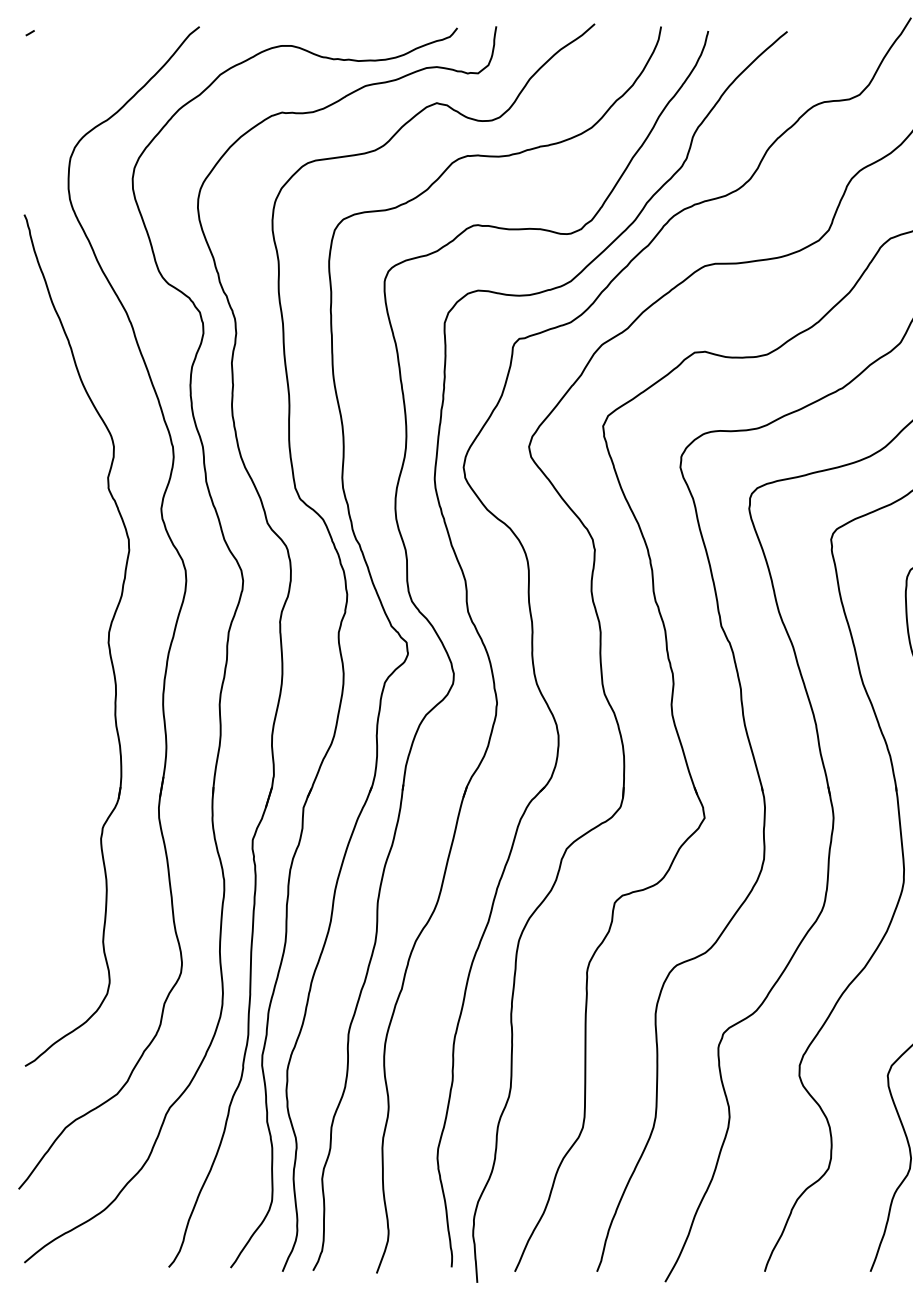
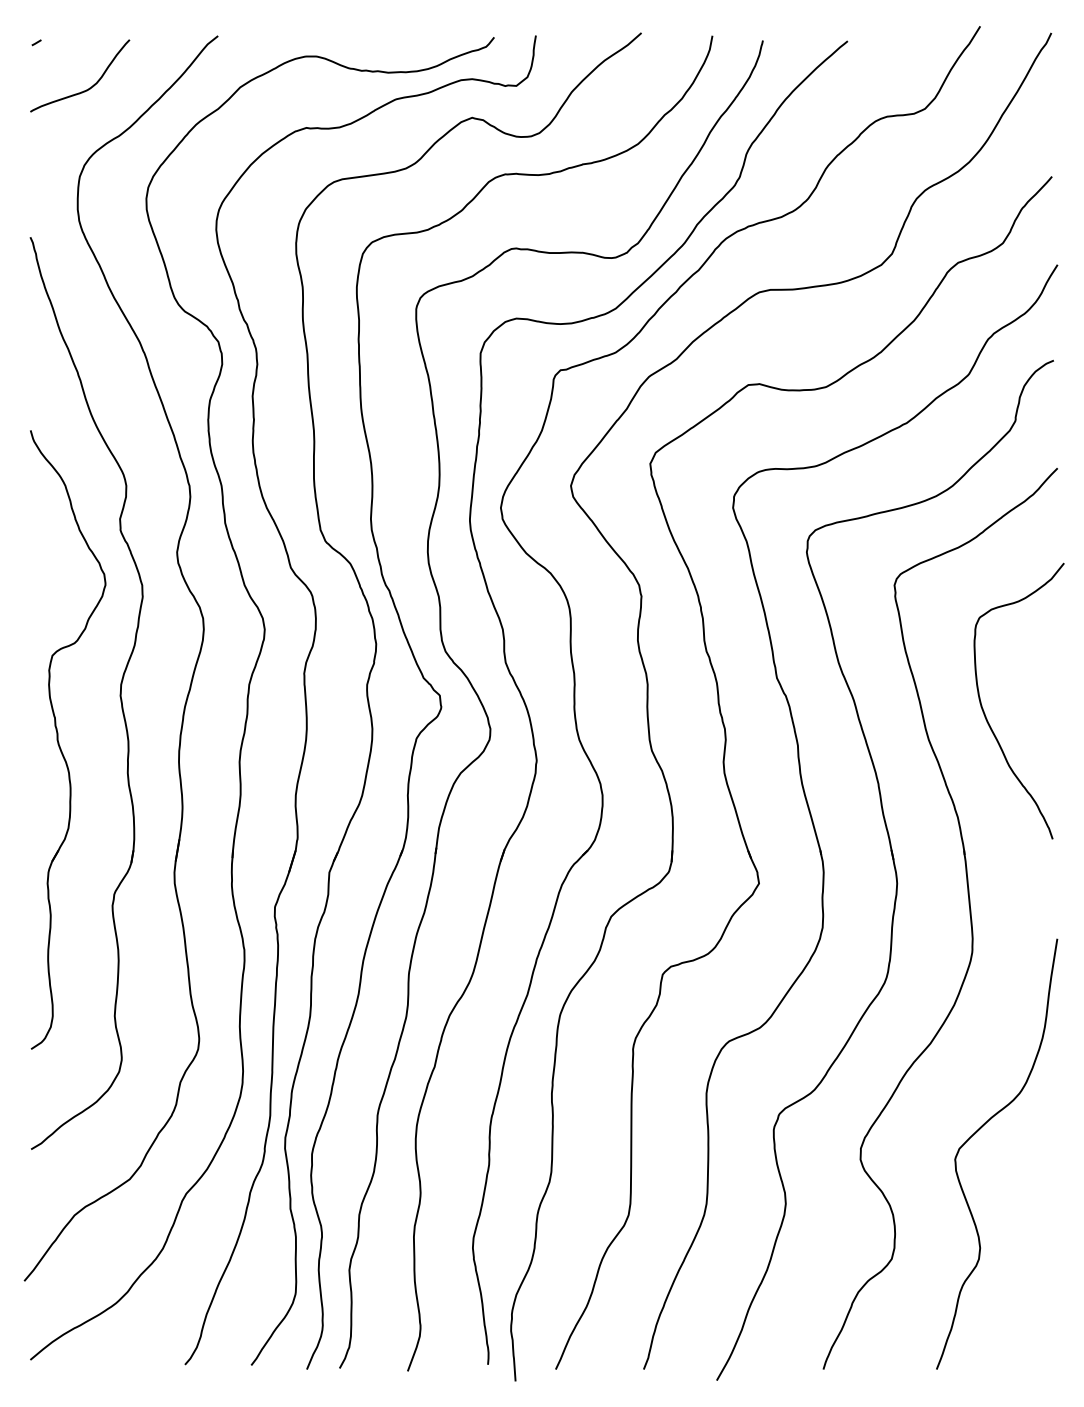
curve: (79, 74) -> (89, 87), added
part: (51, 686) -> (59, 742), added

